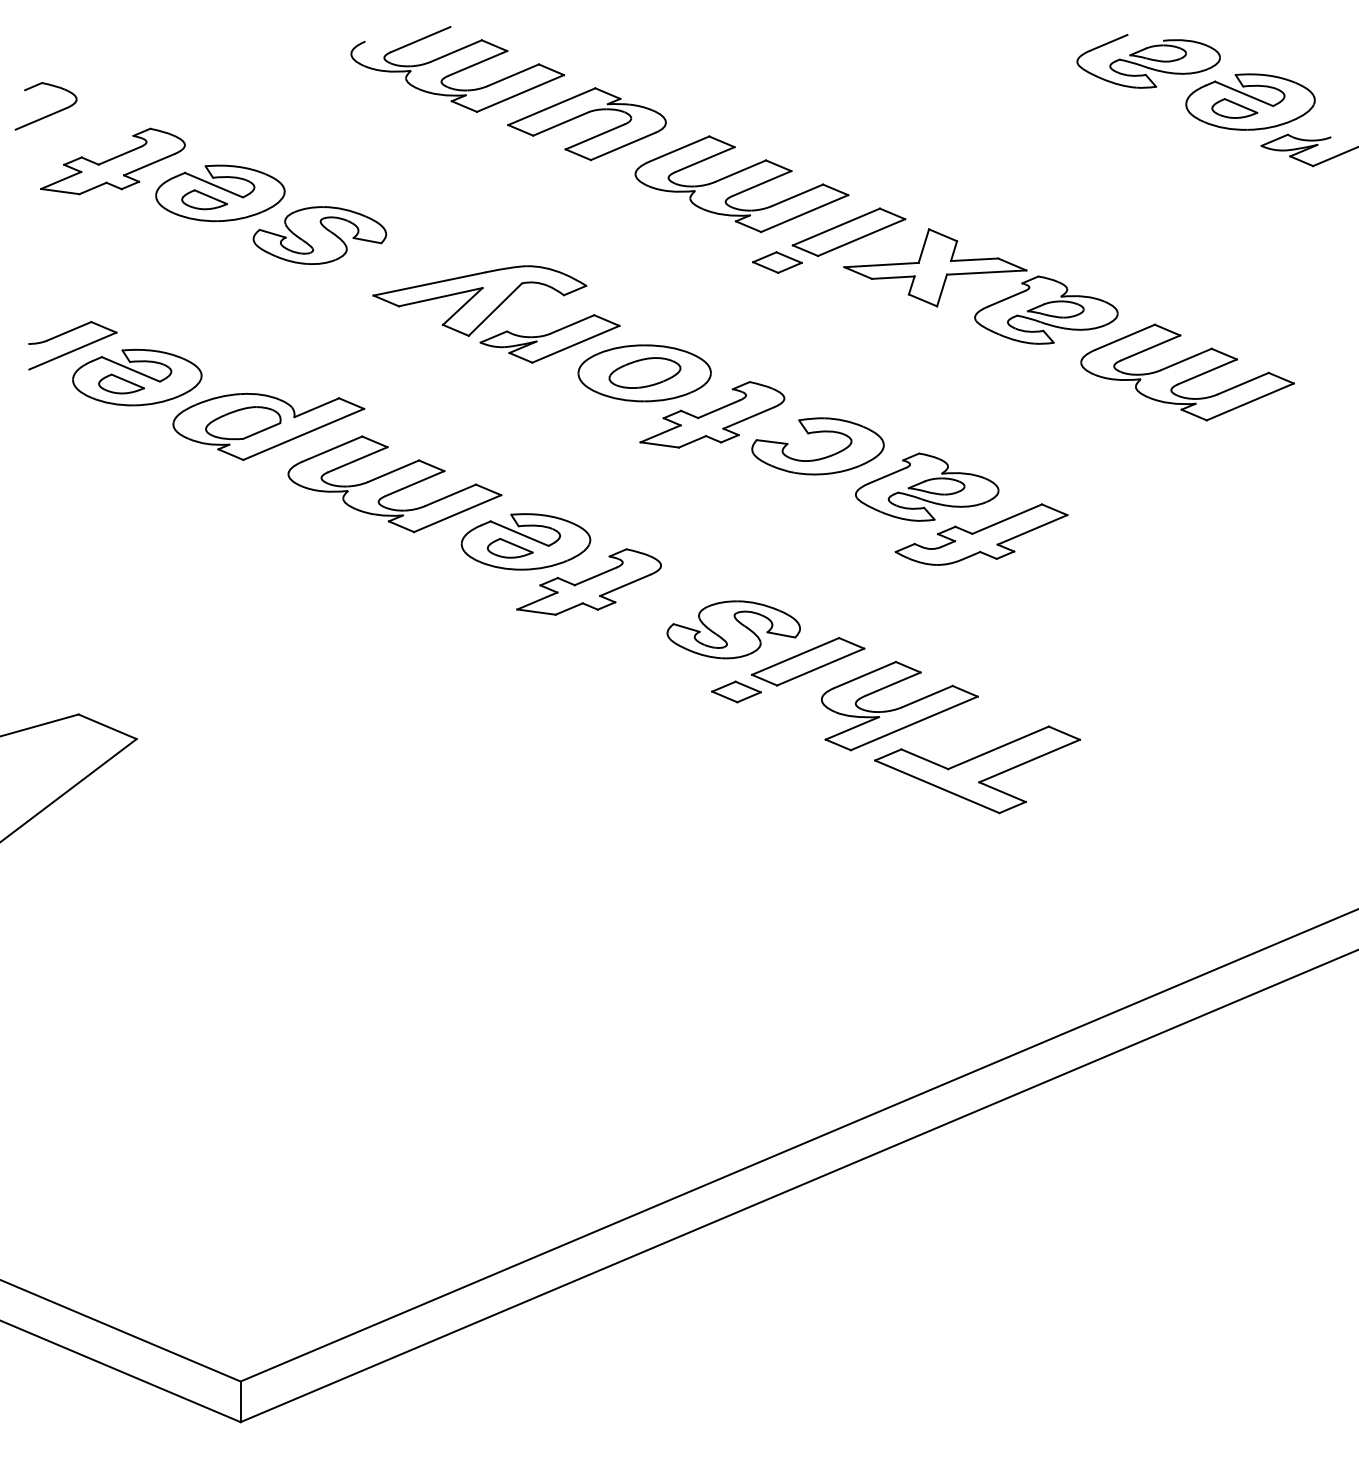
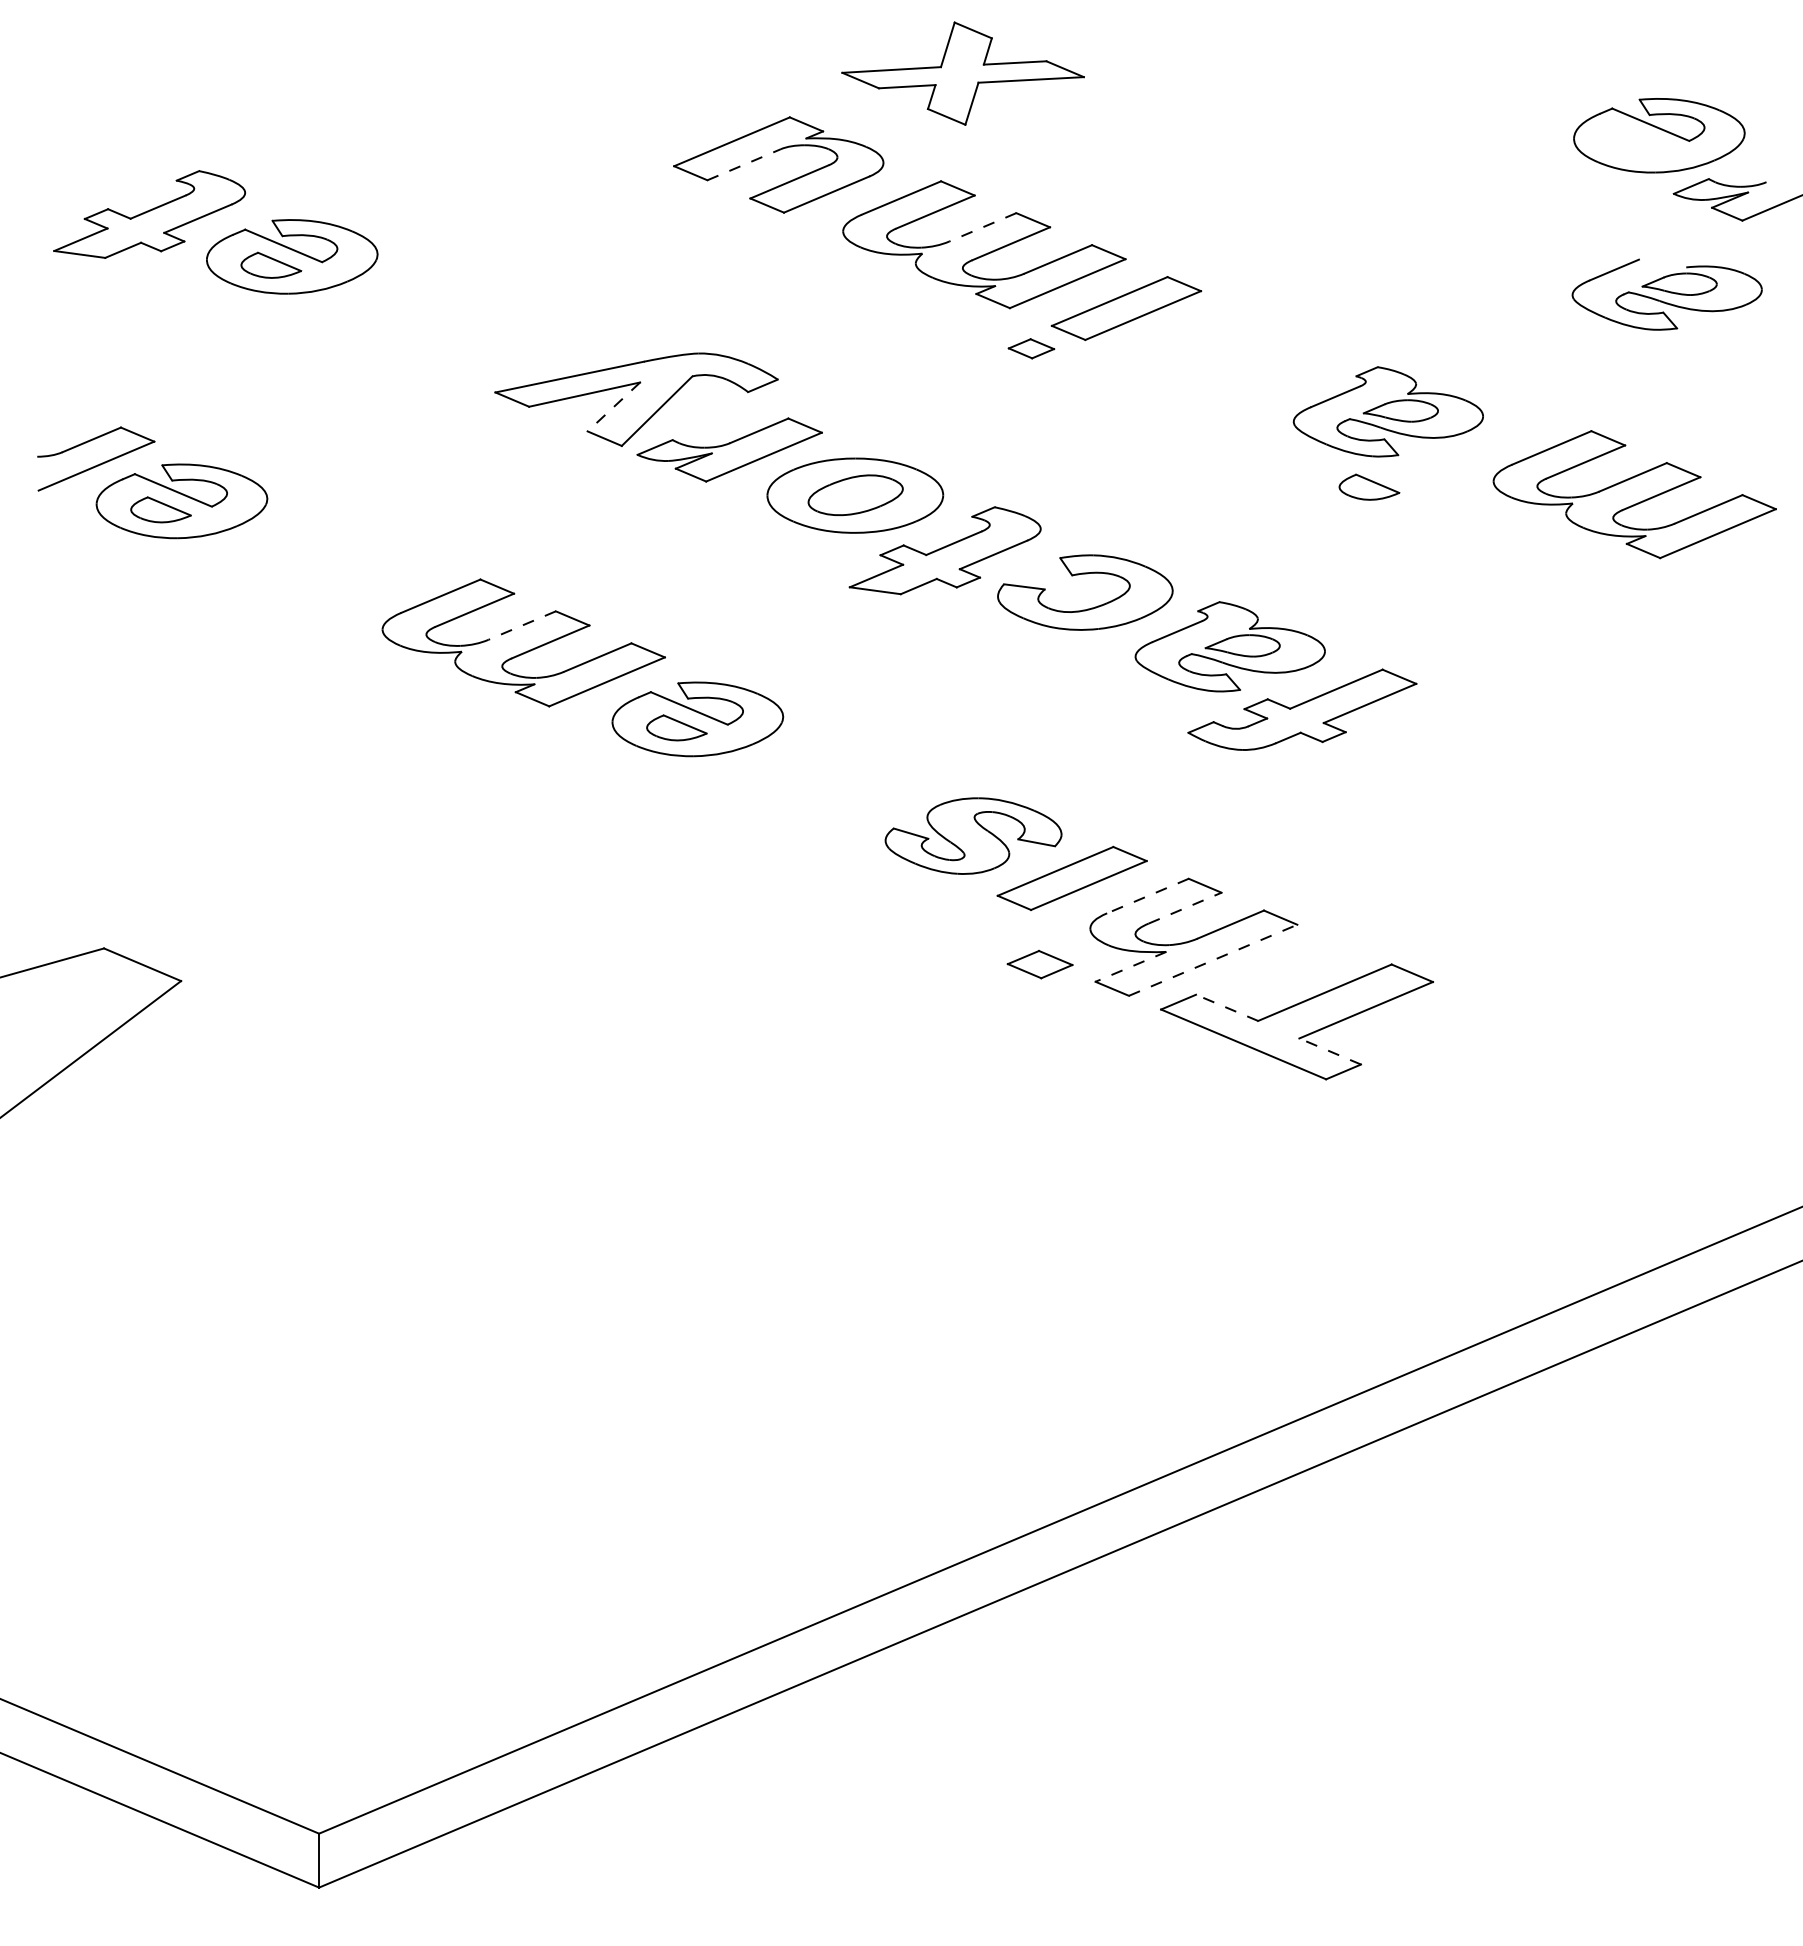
part: (1148, 61) -> (1666, 294), moved
part: (457, 69) -> (607, 92), removed
part: (1234, 107) -> (1369, 486), moved
part: (50, 113) -> (66, 151), removed
line: (561, 123) -> (744, 164), solid -> dashed
line: (740, 171) -> (982, 227), solid -> dashed
part: (320, 235) -> (424, 312), removed
part: (777, 262) -> (1031, 348), size x0.7
part: (934, 267) -> (962, 73), moved
line: (462, 306) -> (613, 406), solid -> dashed
part: (1187, 372) -> (1634, 494), moved
part: (268, 426) -> (356, 566), removed
line: (393, 471) -> (522, 625), solid -> dashed
part: (589, 581) -> (781, 772), removed
line: (864, 675) -> (1147, 896), solid -> dashed
line: (893, 684) -> (1185, 908), solid -> dashed
part: (736, 691) -> (1039, 964), moved
line: (914, 723) -> (1213, 960), solid -> dashed
line: (852, 728) -> (1130, 967), solid -> dashed
line: (925, 758) -> (1227, 1007), solid -> dashed
line: (1001, 792) -> (1329, 1051), solid -> dashed

